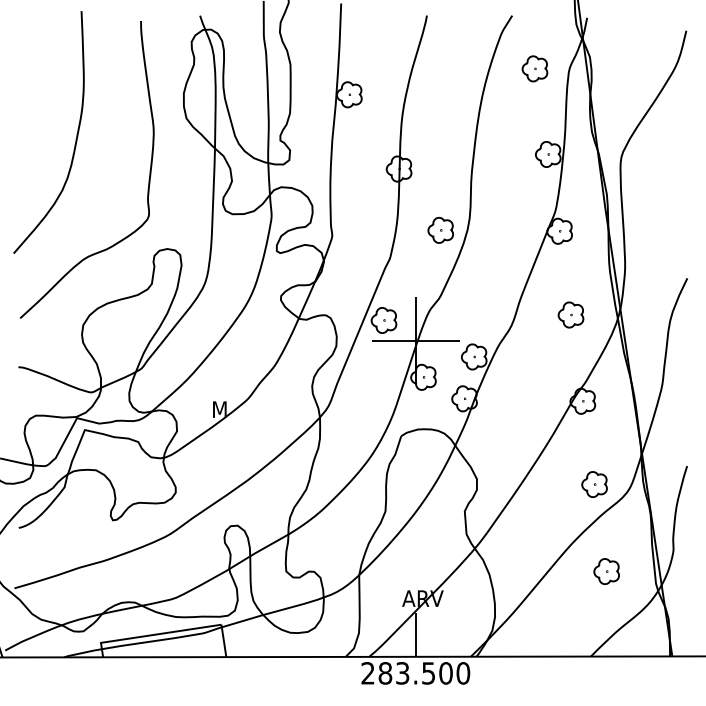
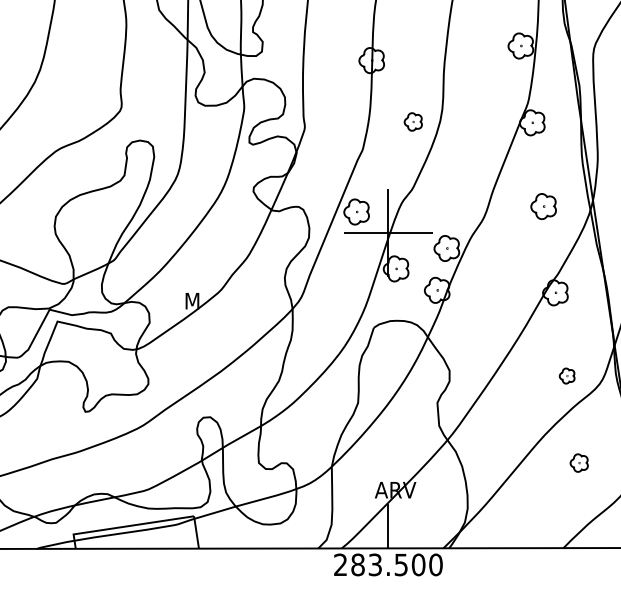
part: (440, 230) -> (413, 122), size x0.7
part: (594, 484) -> (567, 376), size x0.6
part: (606, 571) -> (579, 463), size x0.7

